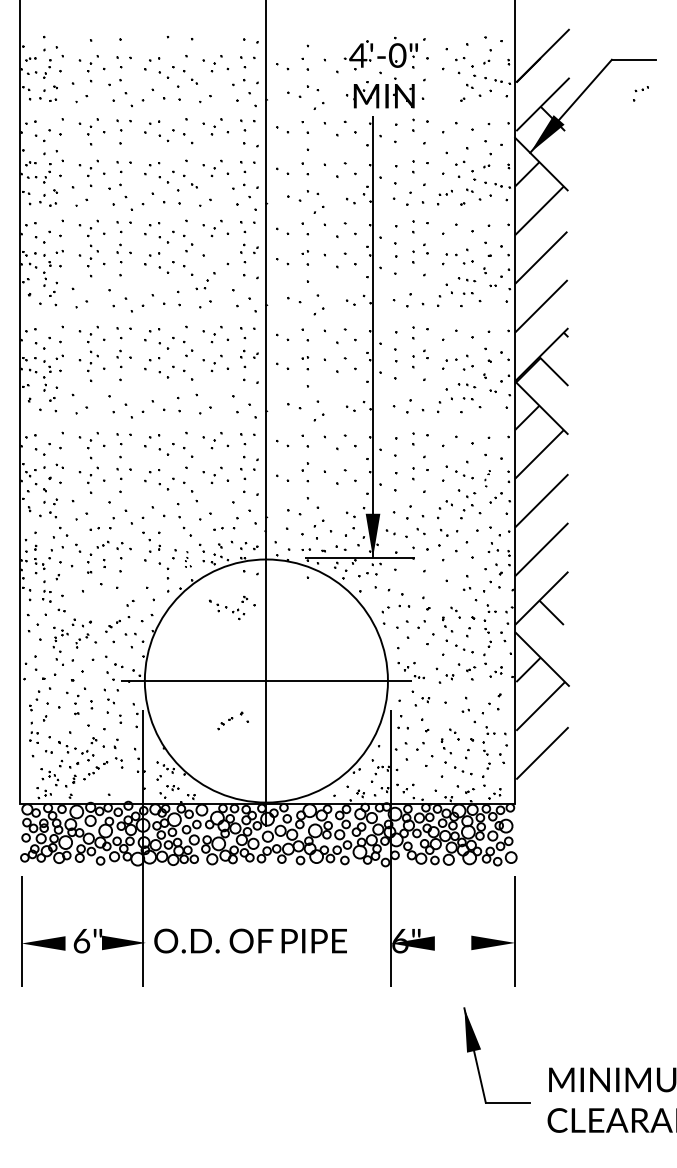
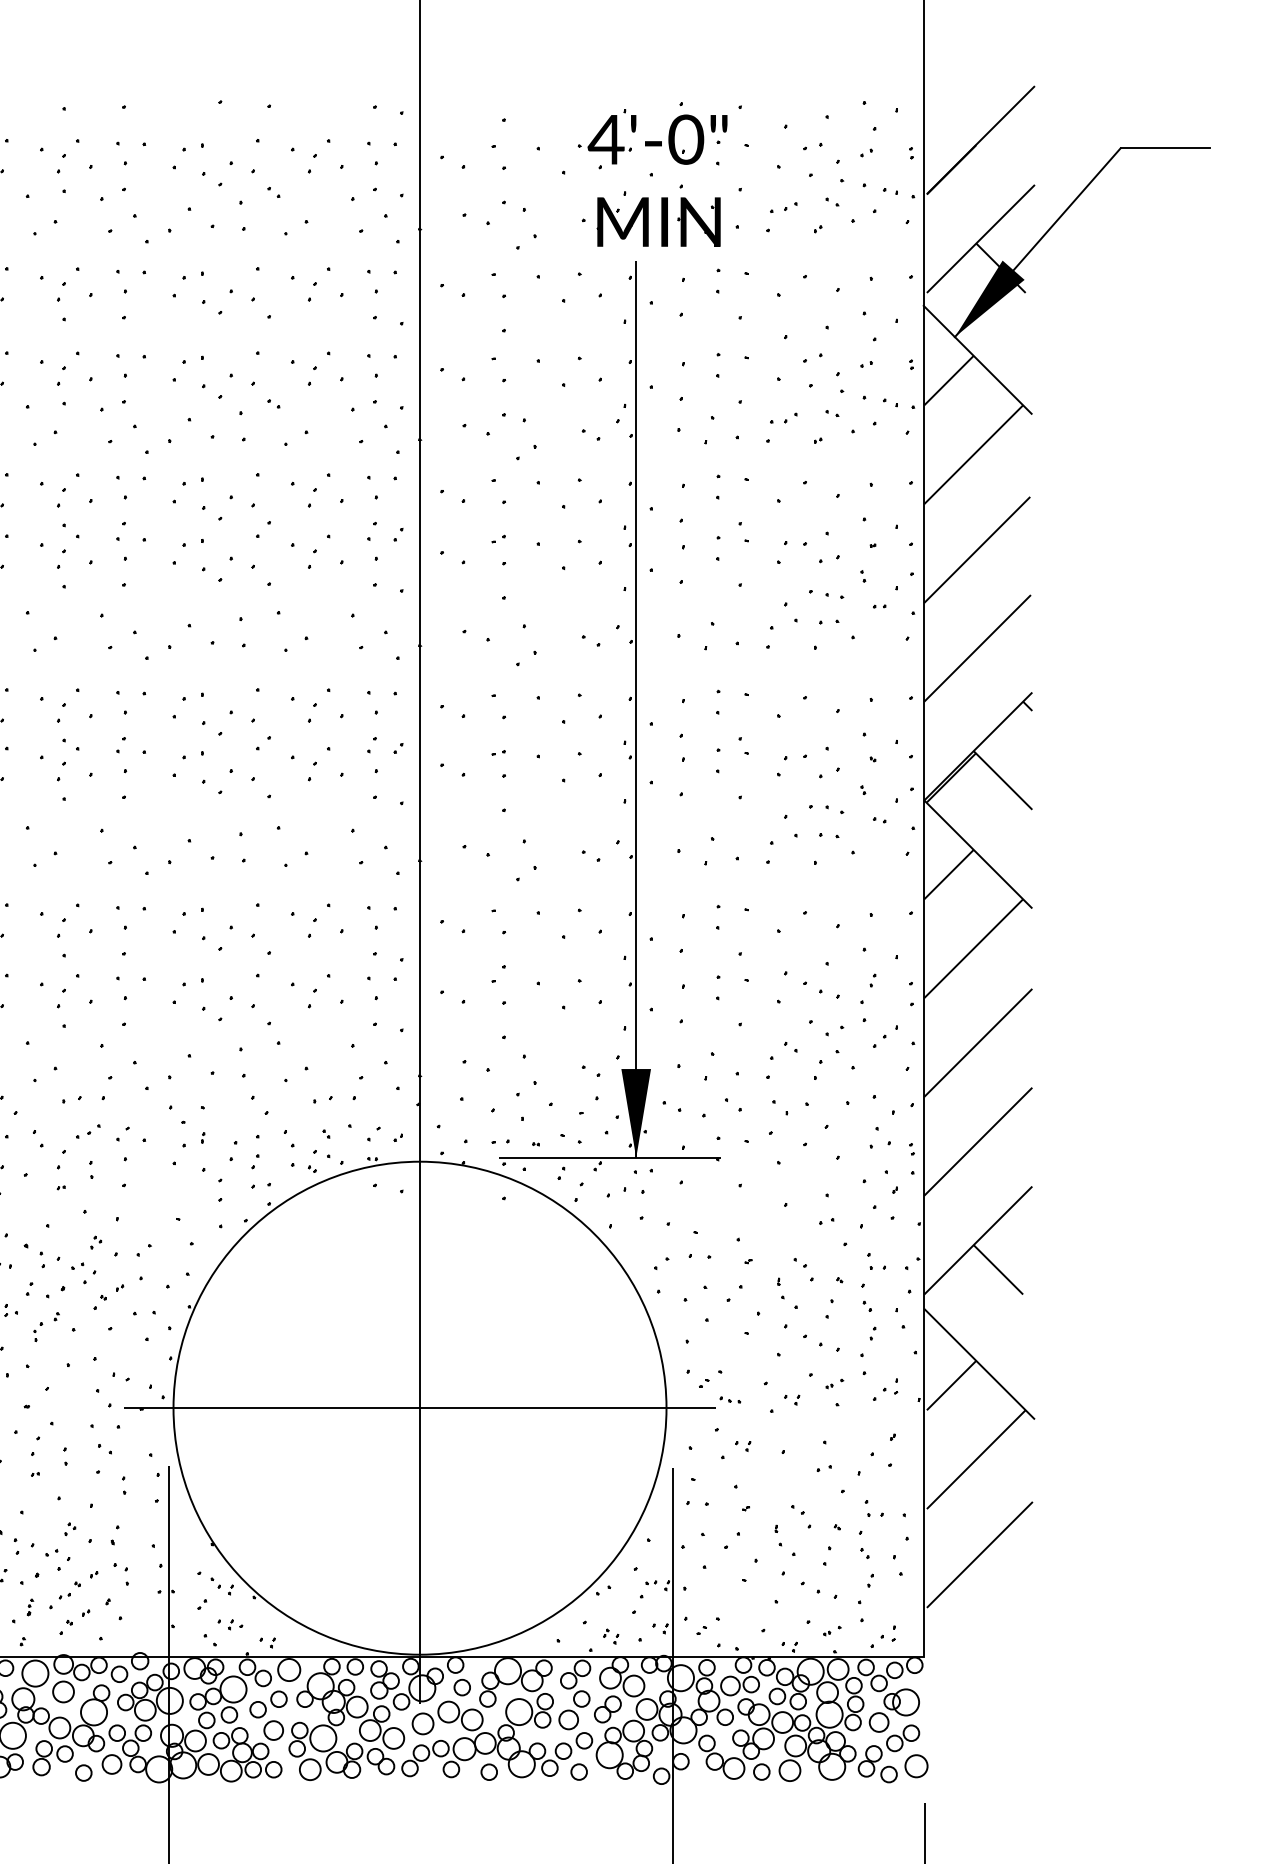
part: (640, 93) -> (781, 216), moved
part: (209, 280) -> (318, 551), moved
part: (487, 478) -> (868, 997), size x1.43
part: (188, 559) -> (261, 1161), size x1.67
part: (231, 607) -> (69, 1259), moved
part: (232, 720) -> (89, 1615), moved

